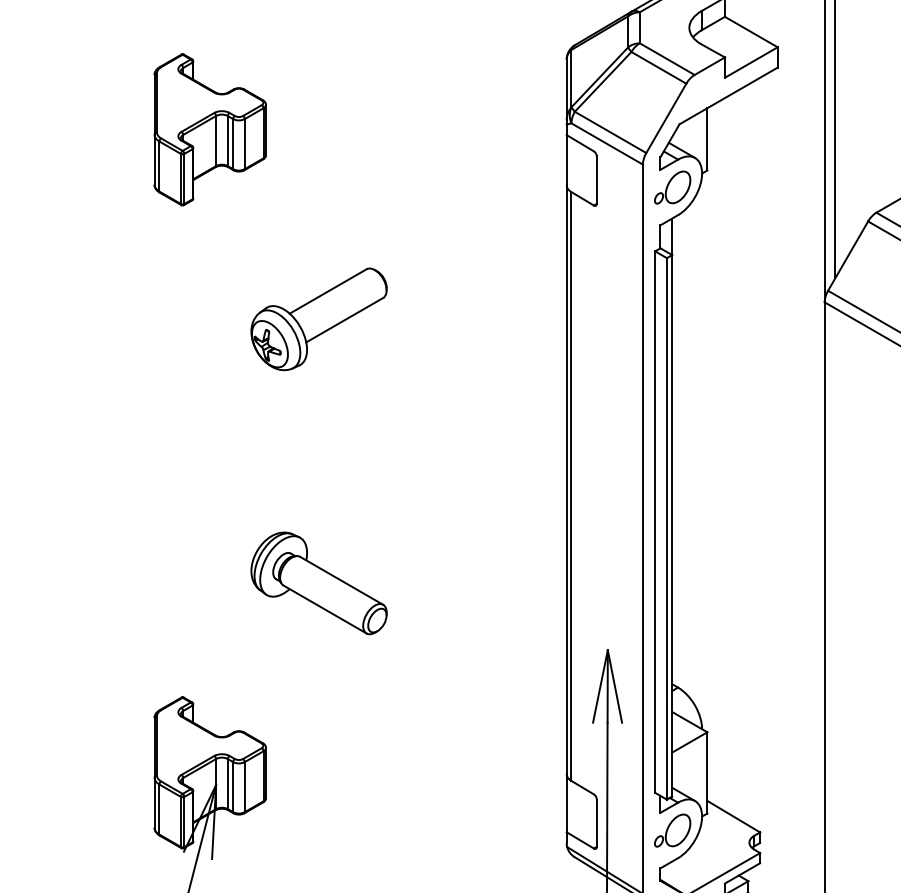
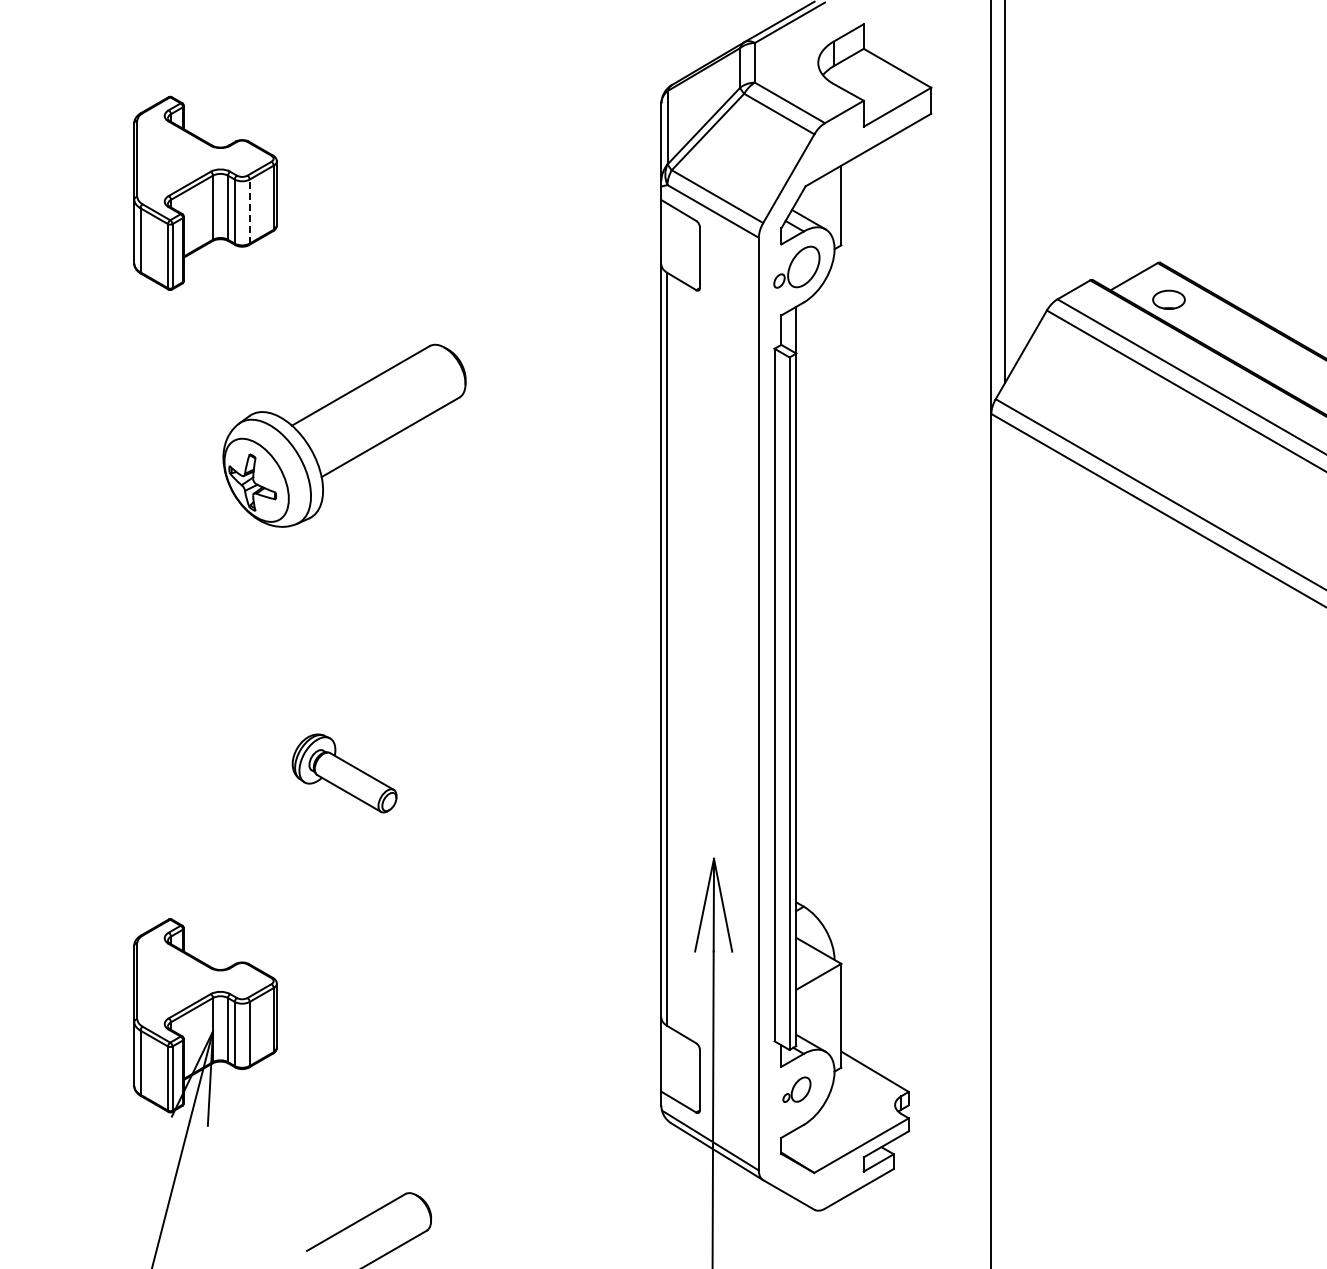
line: (244, 144) -> (249, 211), solid -> dashed
part: (318, 319) -> (344, 435), size x1.4
part: (318, 583) -> (344, 773), size x0.6
part: (672, 830) -> (796, 1089), size x0.6

